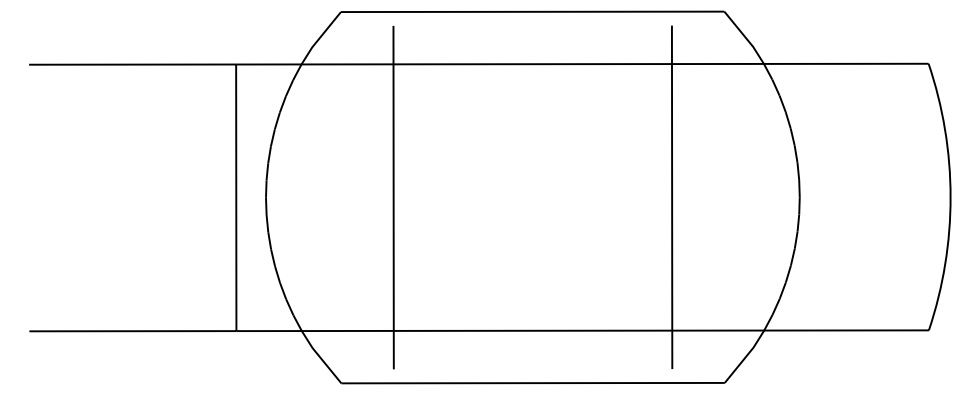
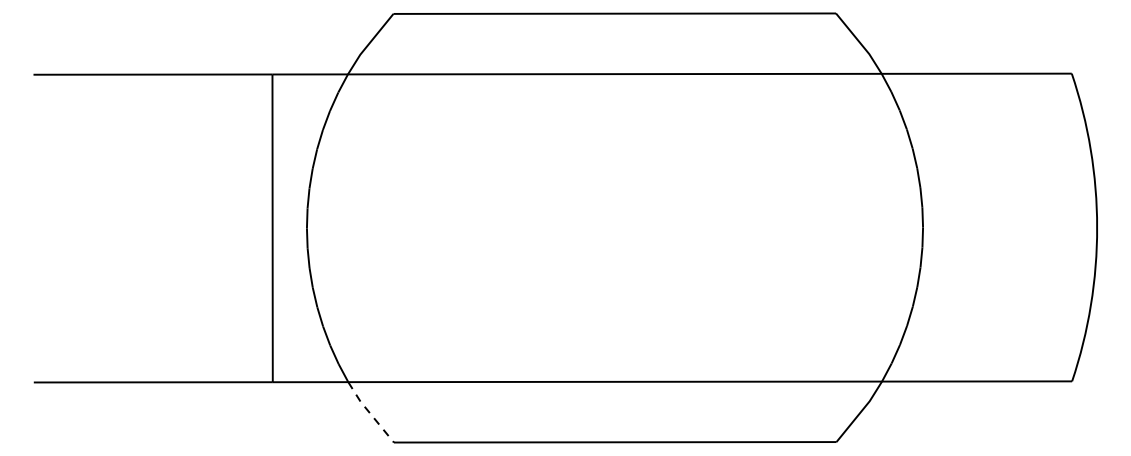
line: (393, 197) -> (454, 228), removed
line: (671, 197) -> (775, 228), removed
line: (320, 357) -> (369, 412), solid -> dashed

